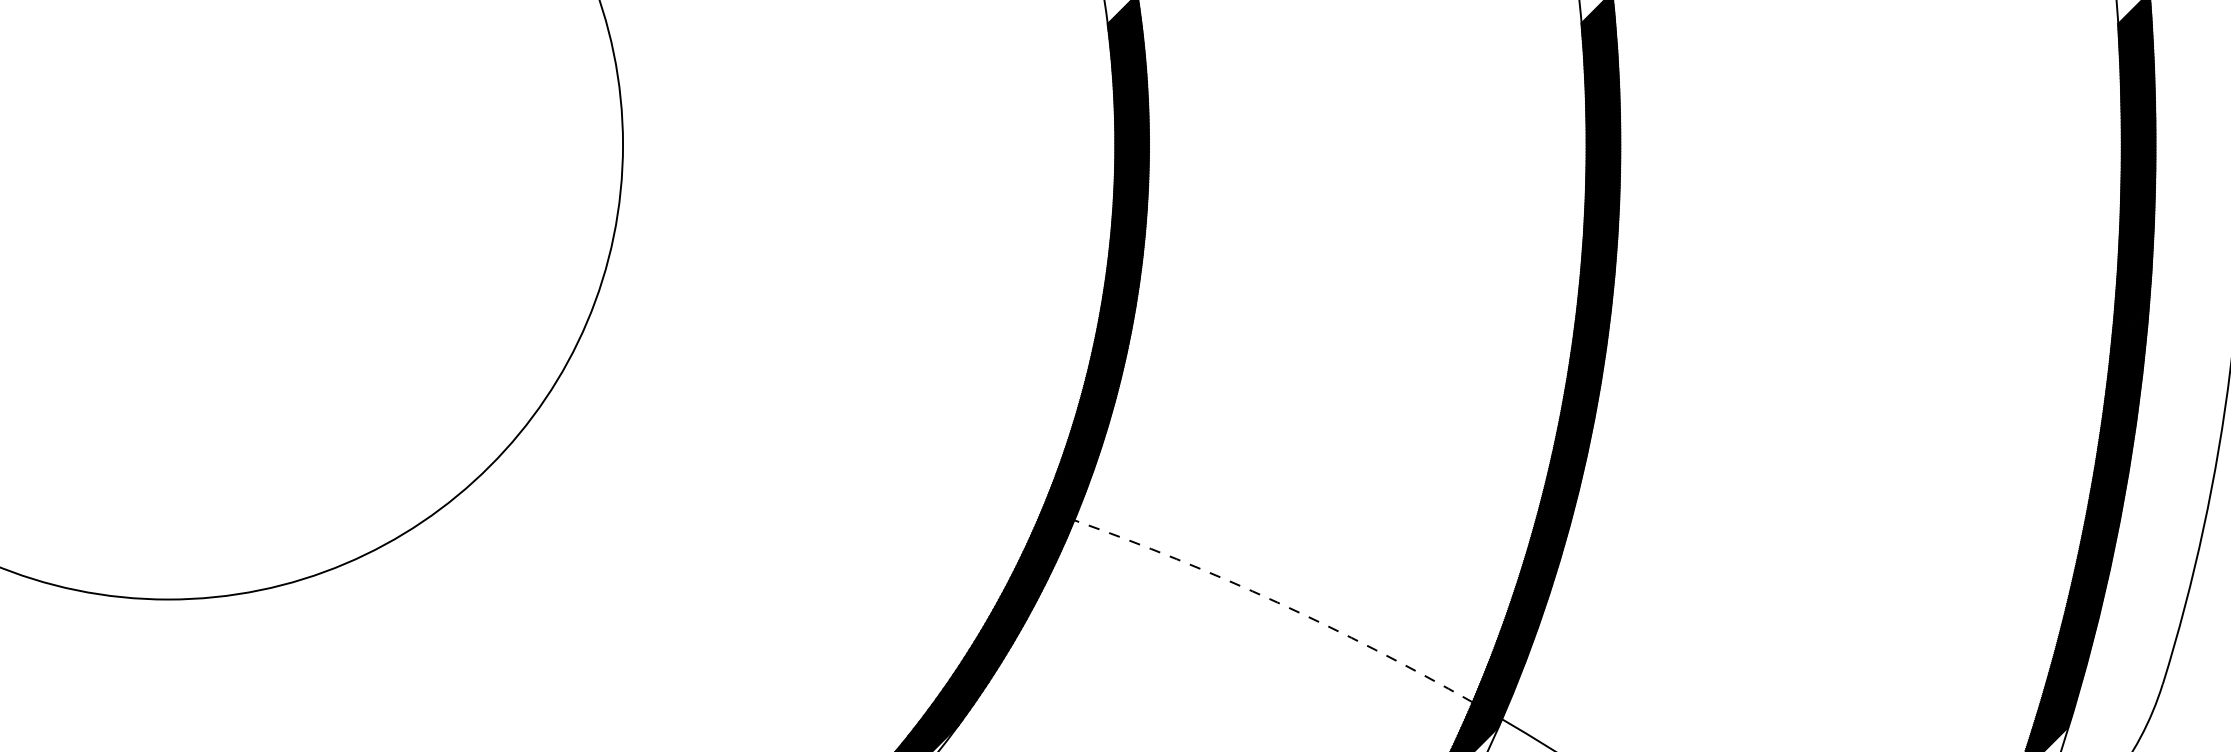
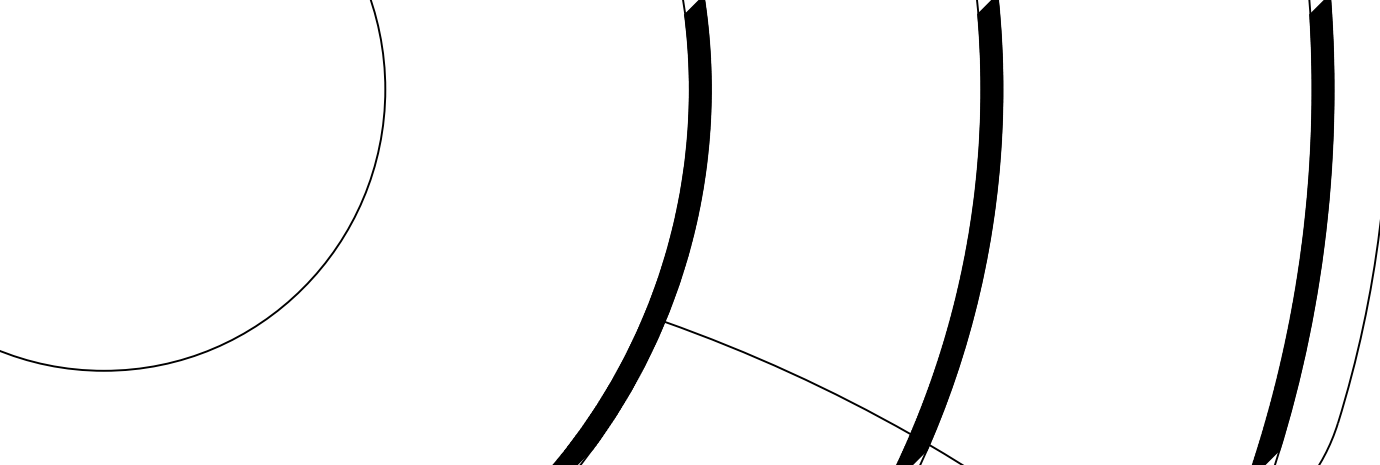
arc: (1277, 602) -> (790, 372), dashed -> solid

